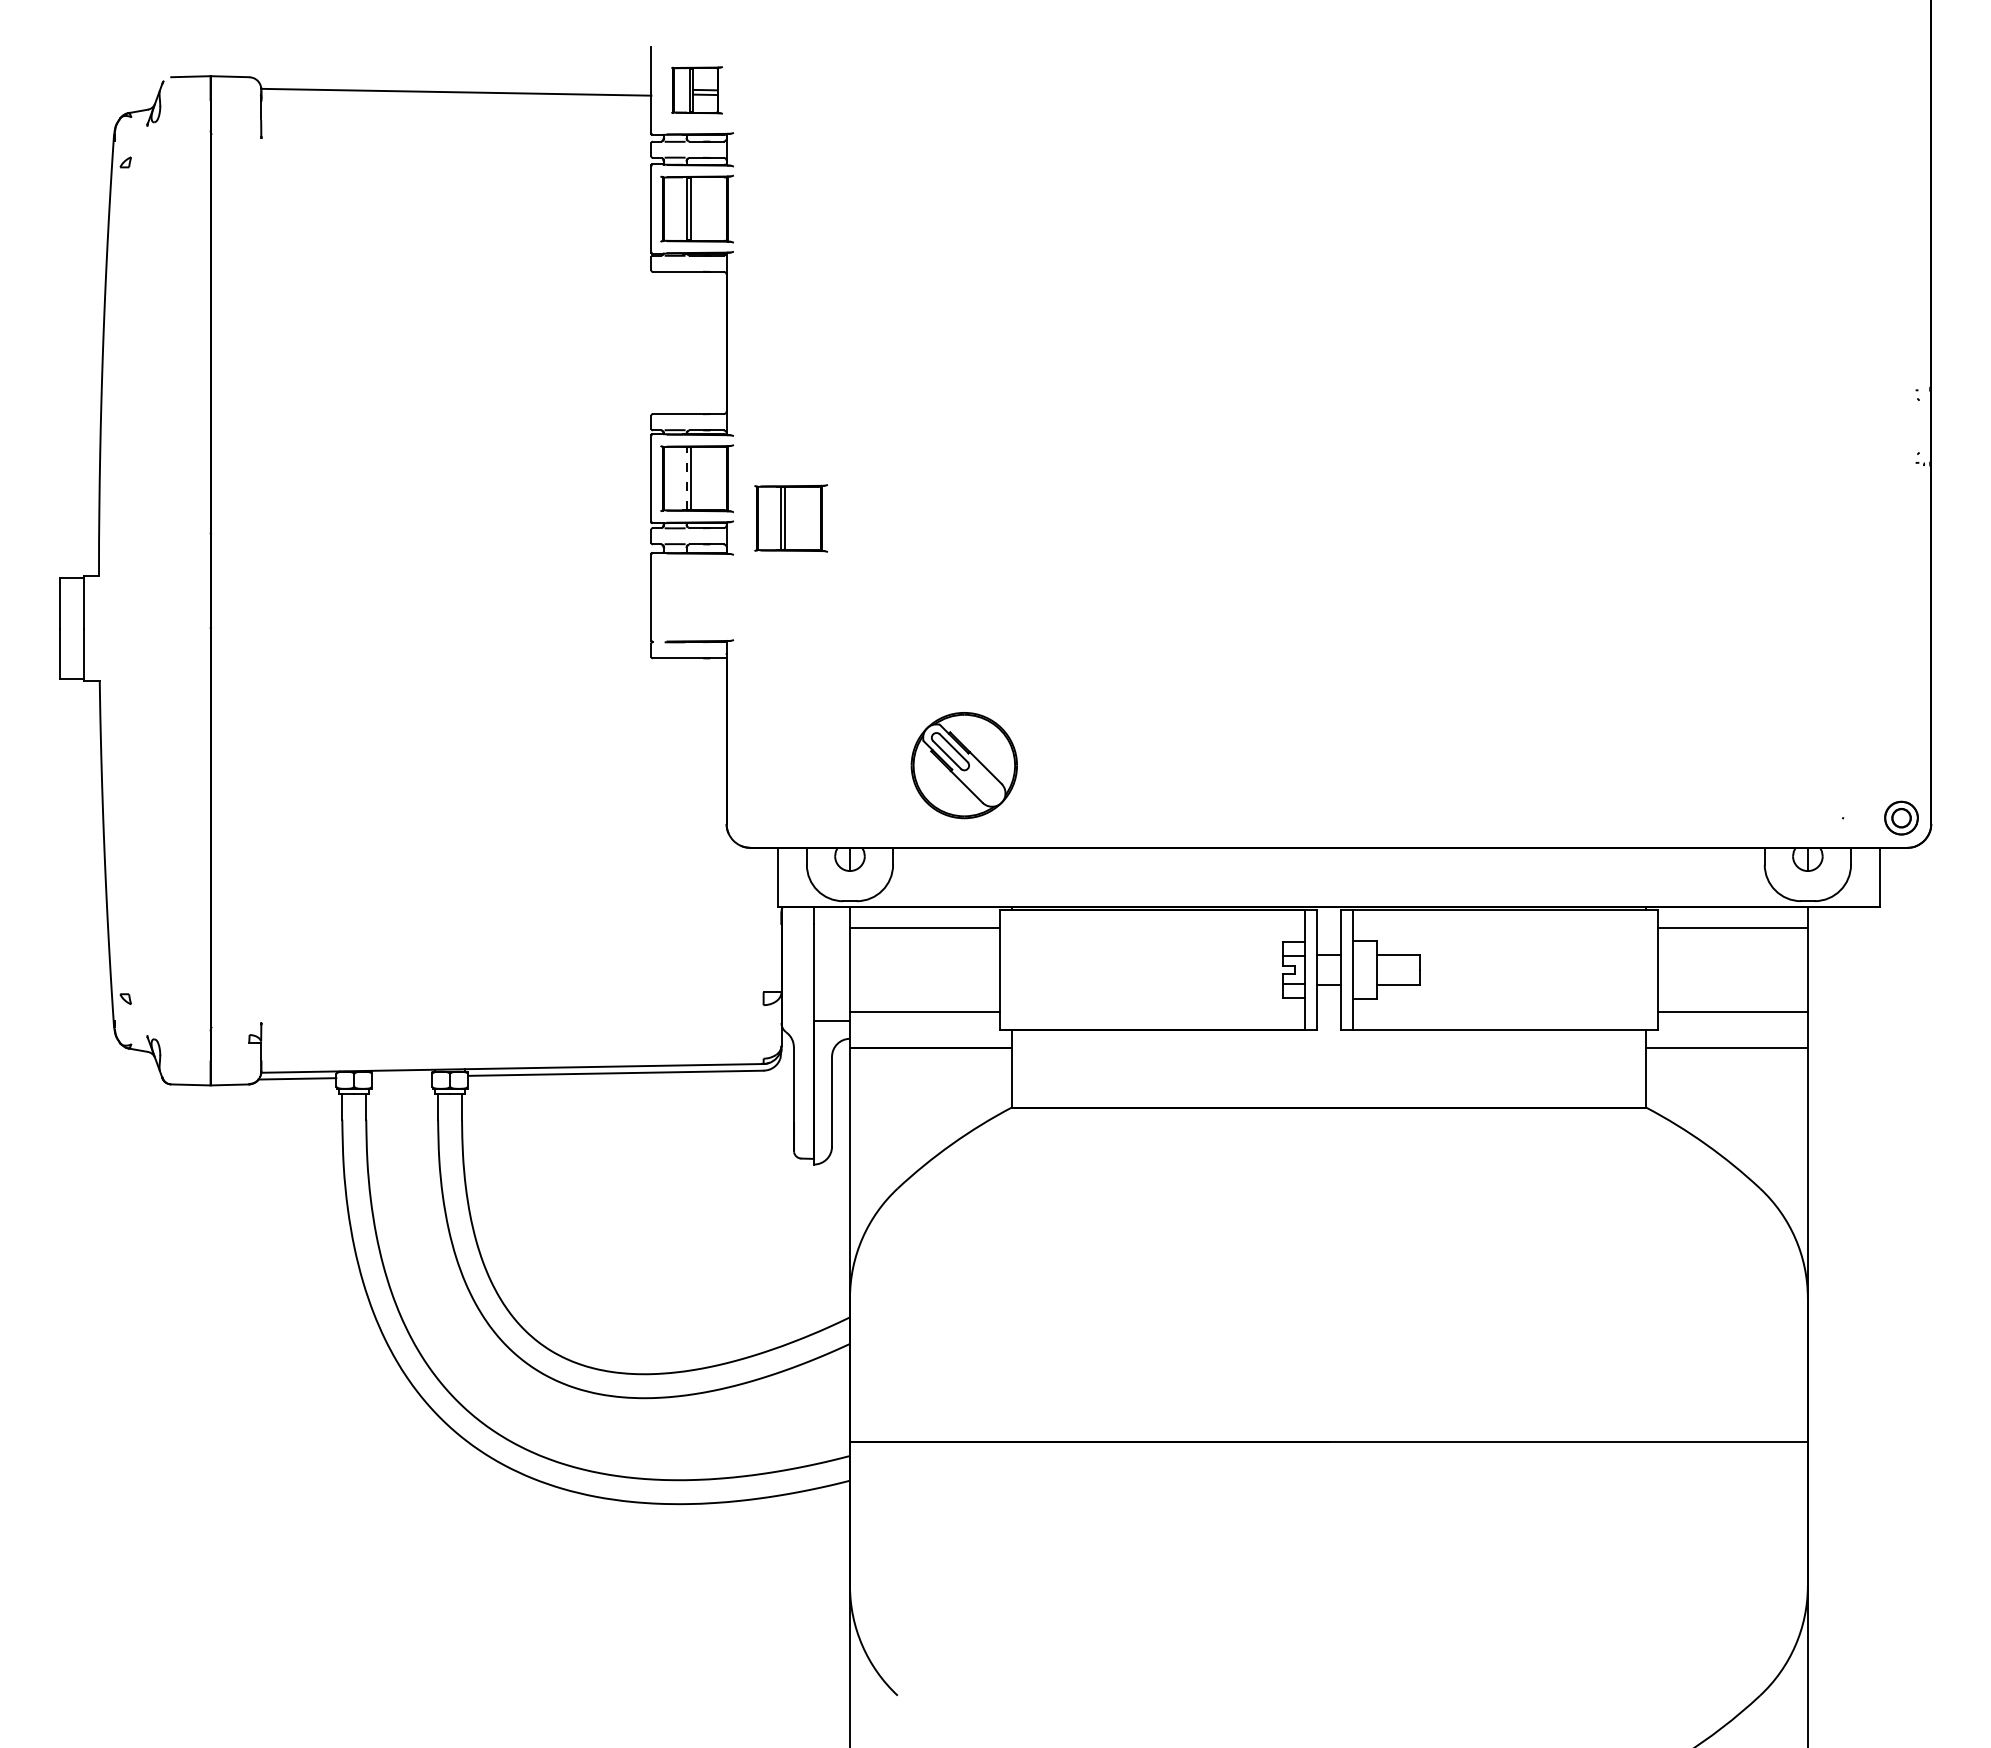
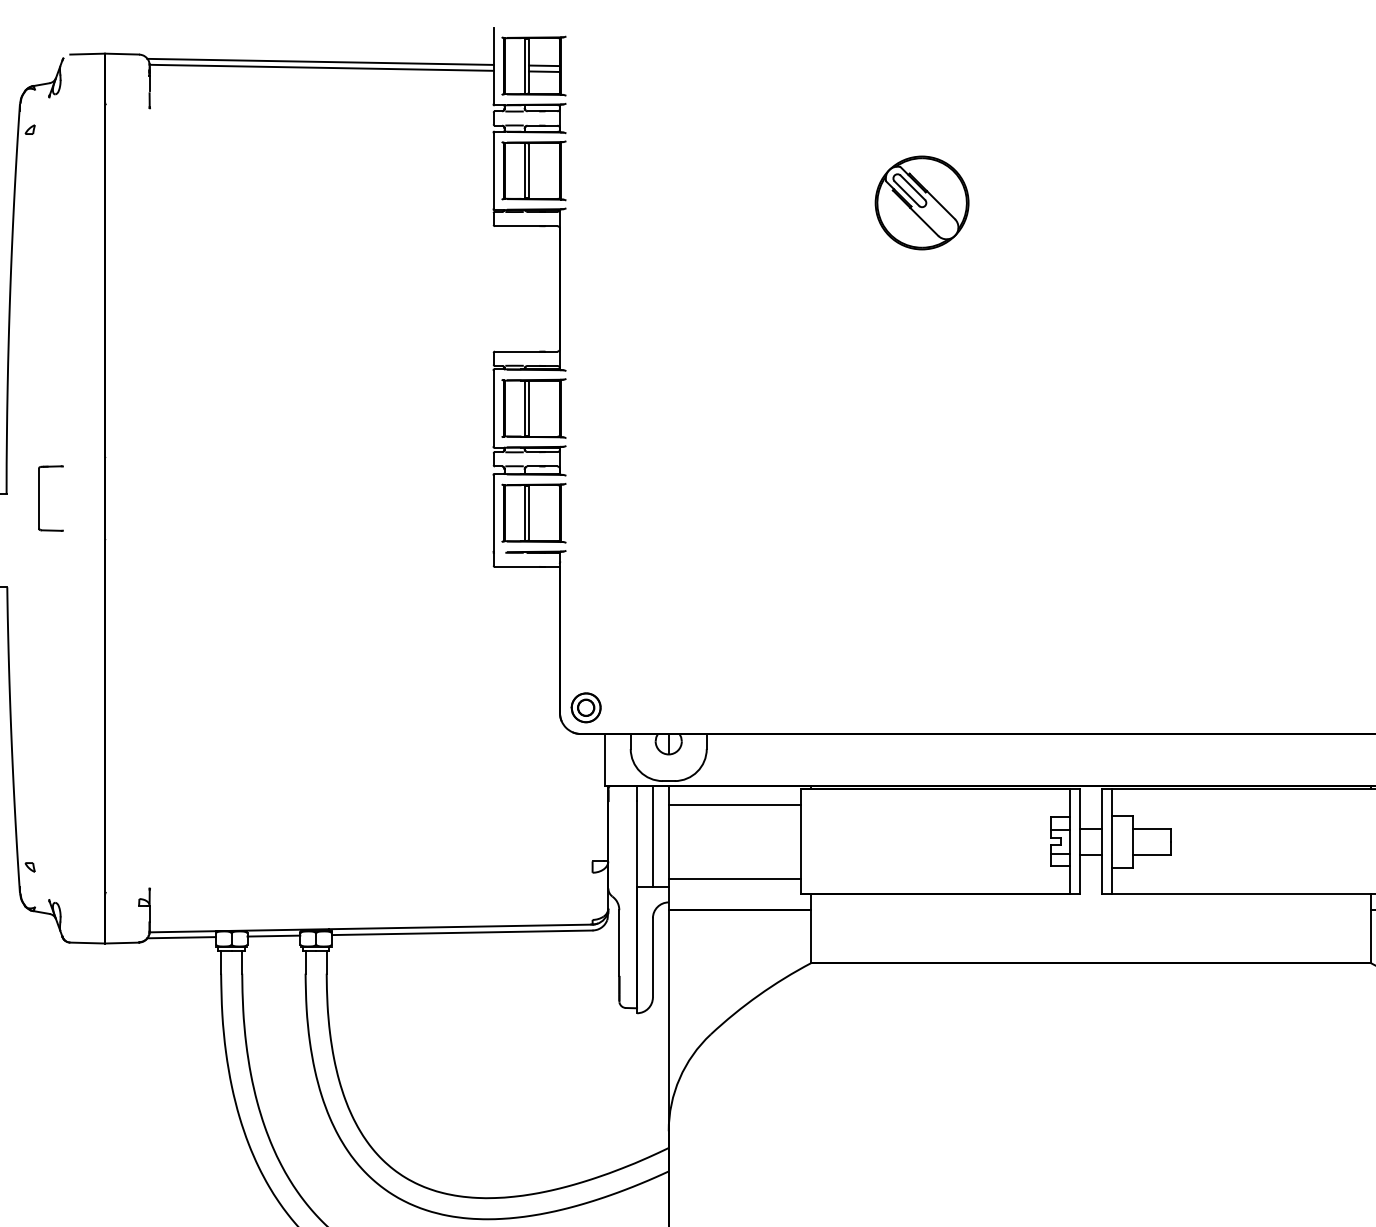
line: (454, 85) -> (320, 61), added
part: (696, 90) -> (533, 66), size x1.43
line: (686, 478) -> (524, 408), dashed -> solid
part: (790, 518) -> (533, 513), moved
part: (136, 580) -> (39, 498), added
part: (963, 765) -> (921, 202), moved
part: (756, 817) -> (586, 707), added
line: (832, 963) -> (653, 835), added
line: (402, 1076) -> (274, 935), added

